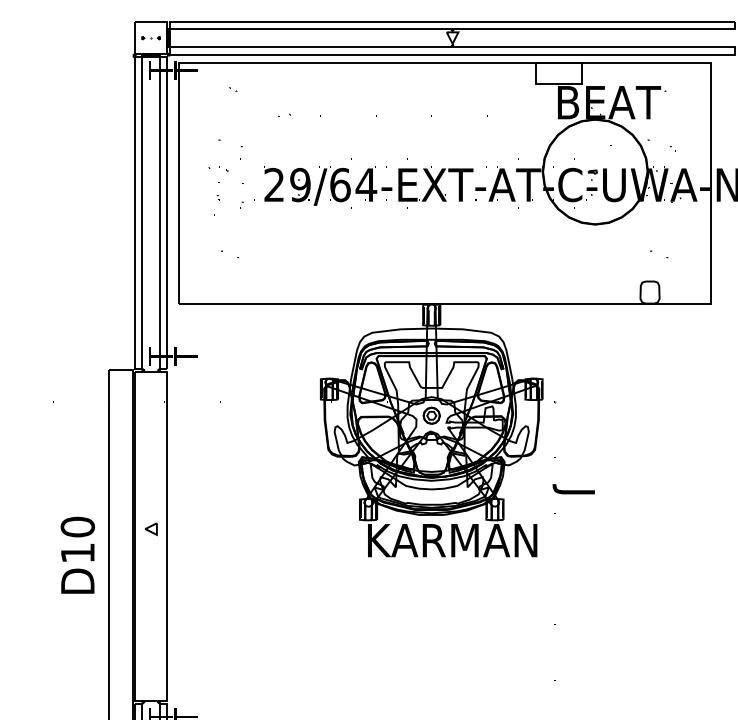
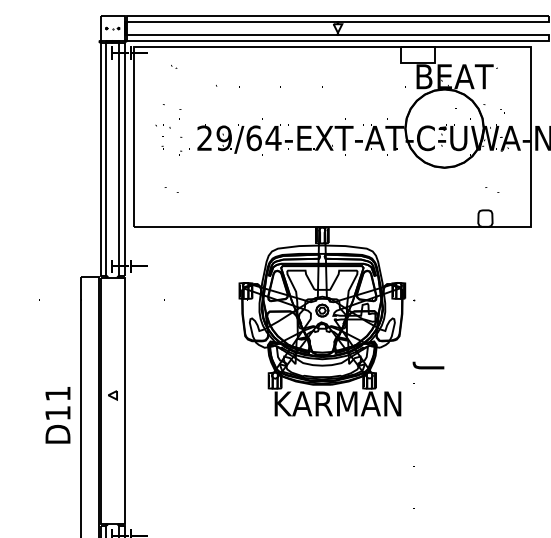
text: (77, 526) -> (57, 393), D10 -> D11

